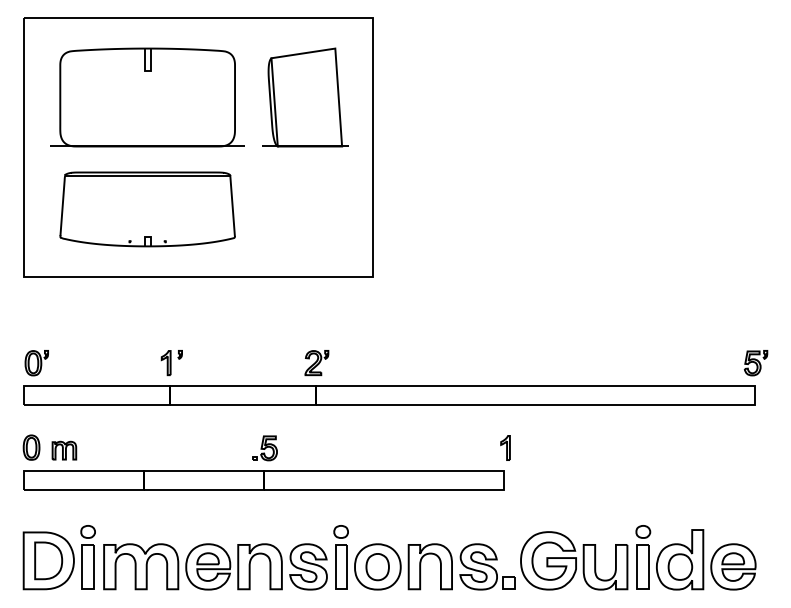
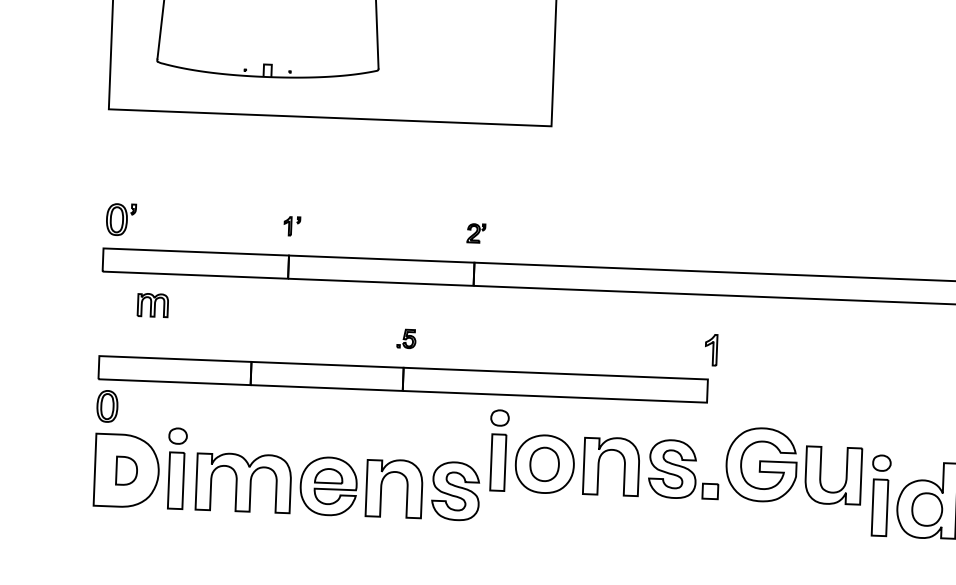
part: (171, 363) -> (291, 226), size x0.6
part: (316, 363) -> (475, 233), size x0.6
part: (31, 447) -> (107, 406), moved
part: (264, 448) -> (405, 338), size x0.6
part: (64, 450) -> (153, 305), moved
part: (480, 557) -> (675, 457), moved
part: (48, 560) -> (126, 470), size x0.6

